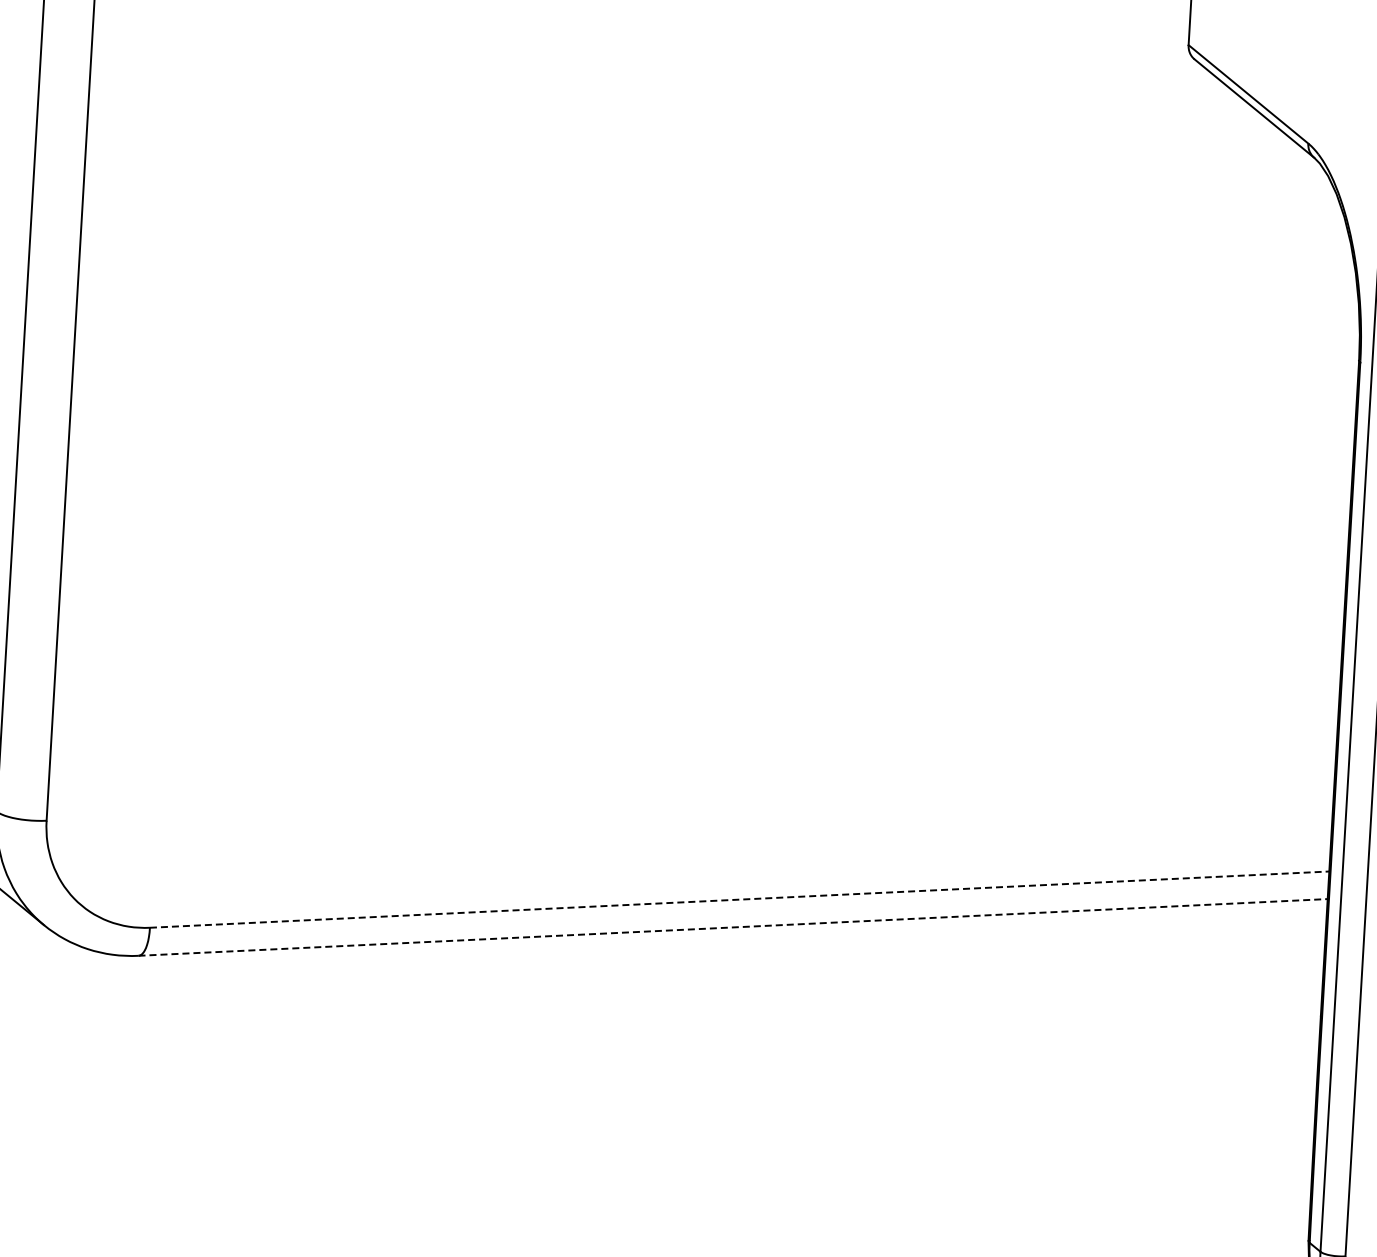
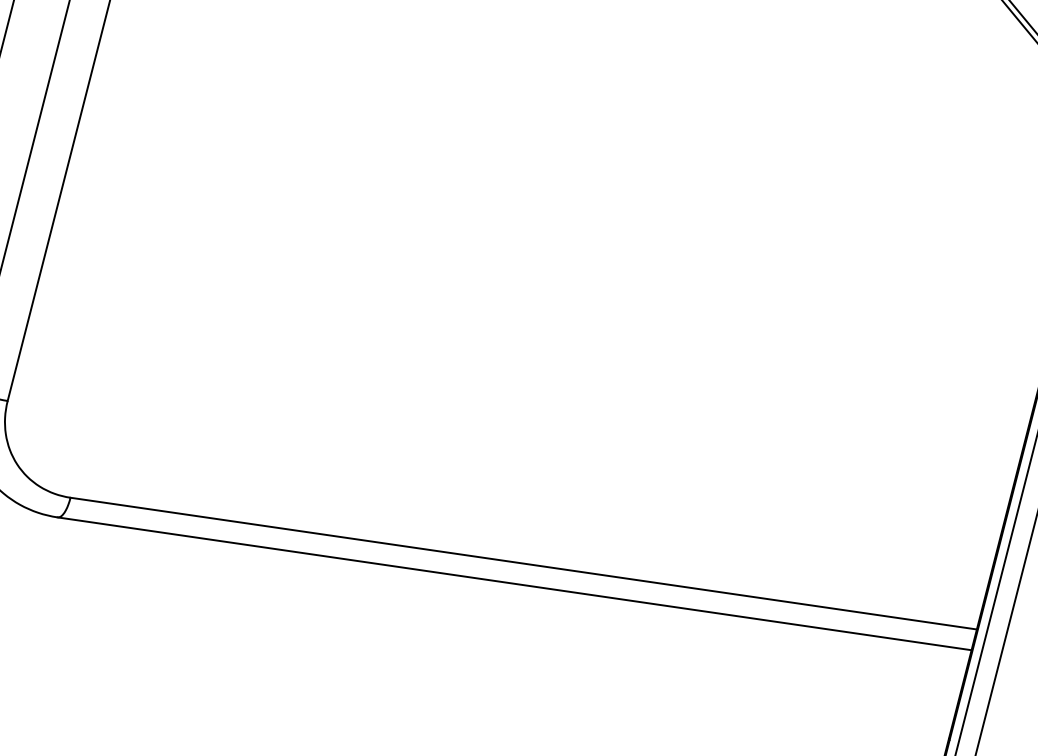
line: (740, 899) -> (524, 563), dashed -> solid
line: (733, 927) -> (514, 583), dashed -> solid

